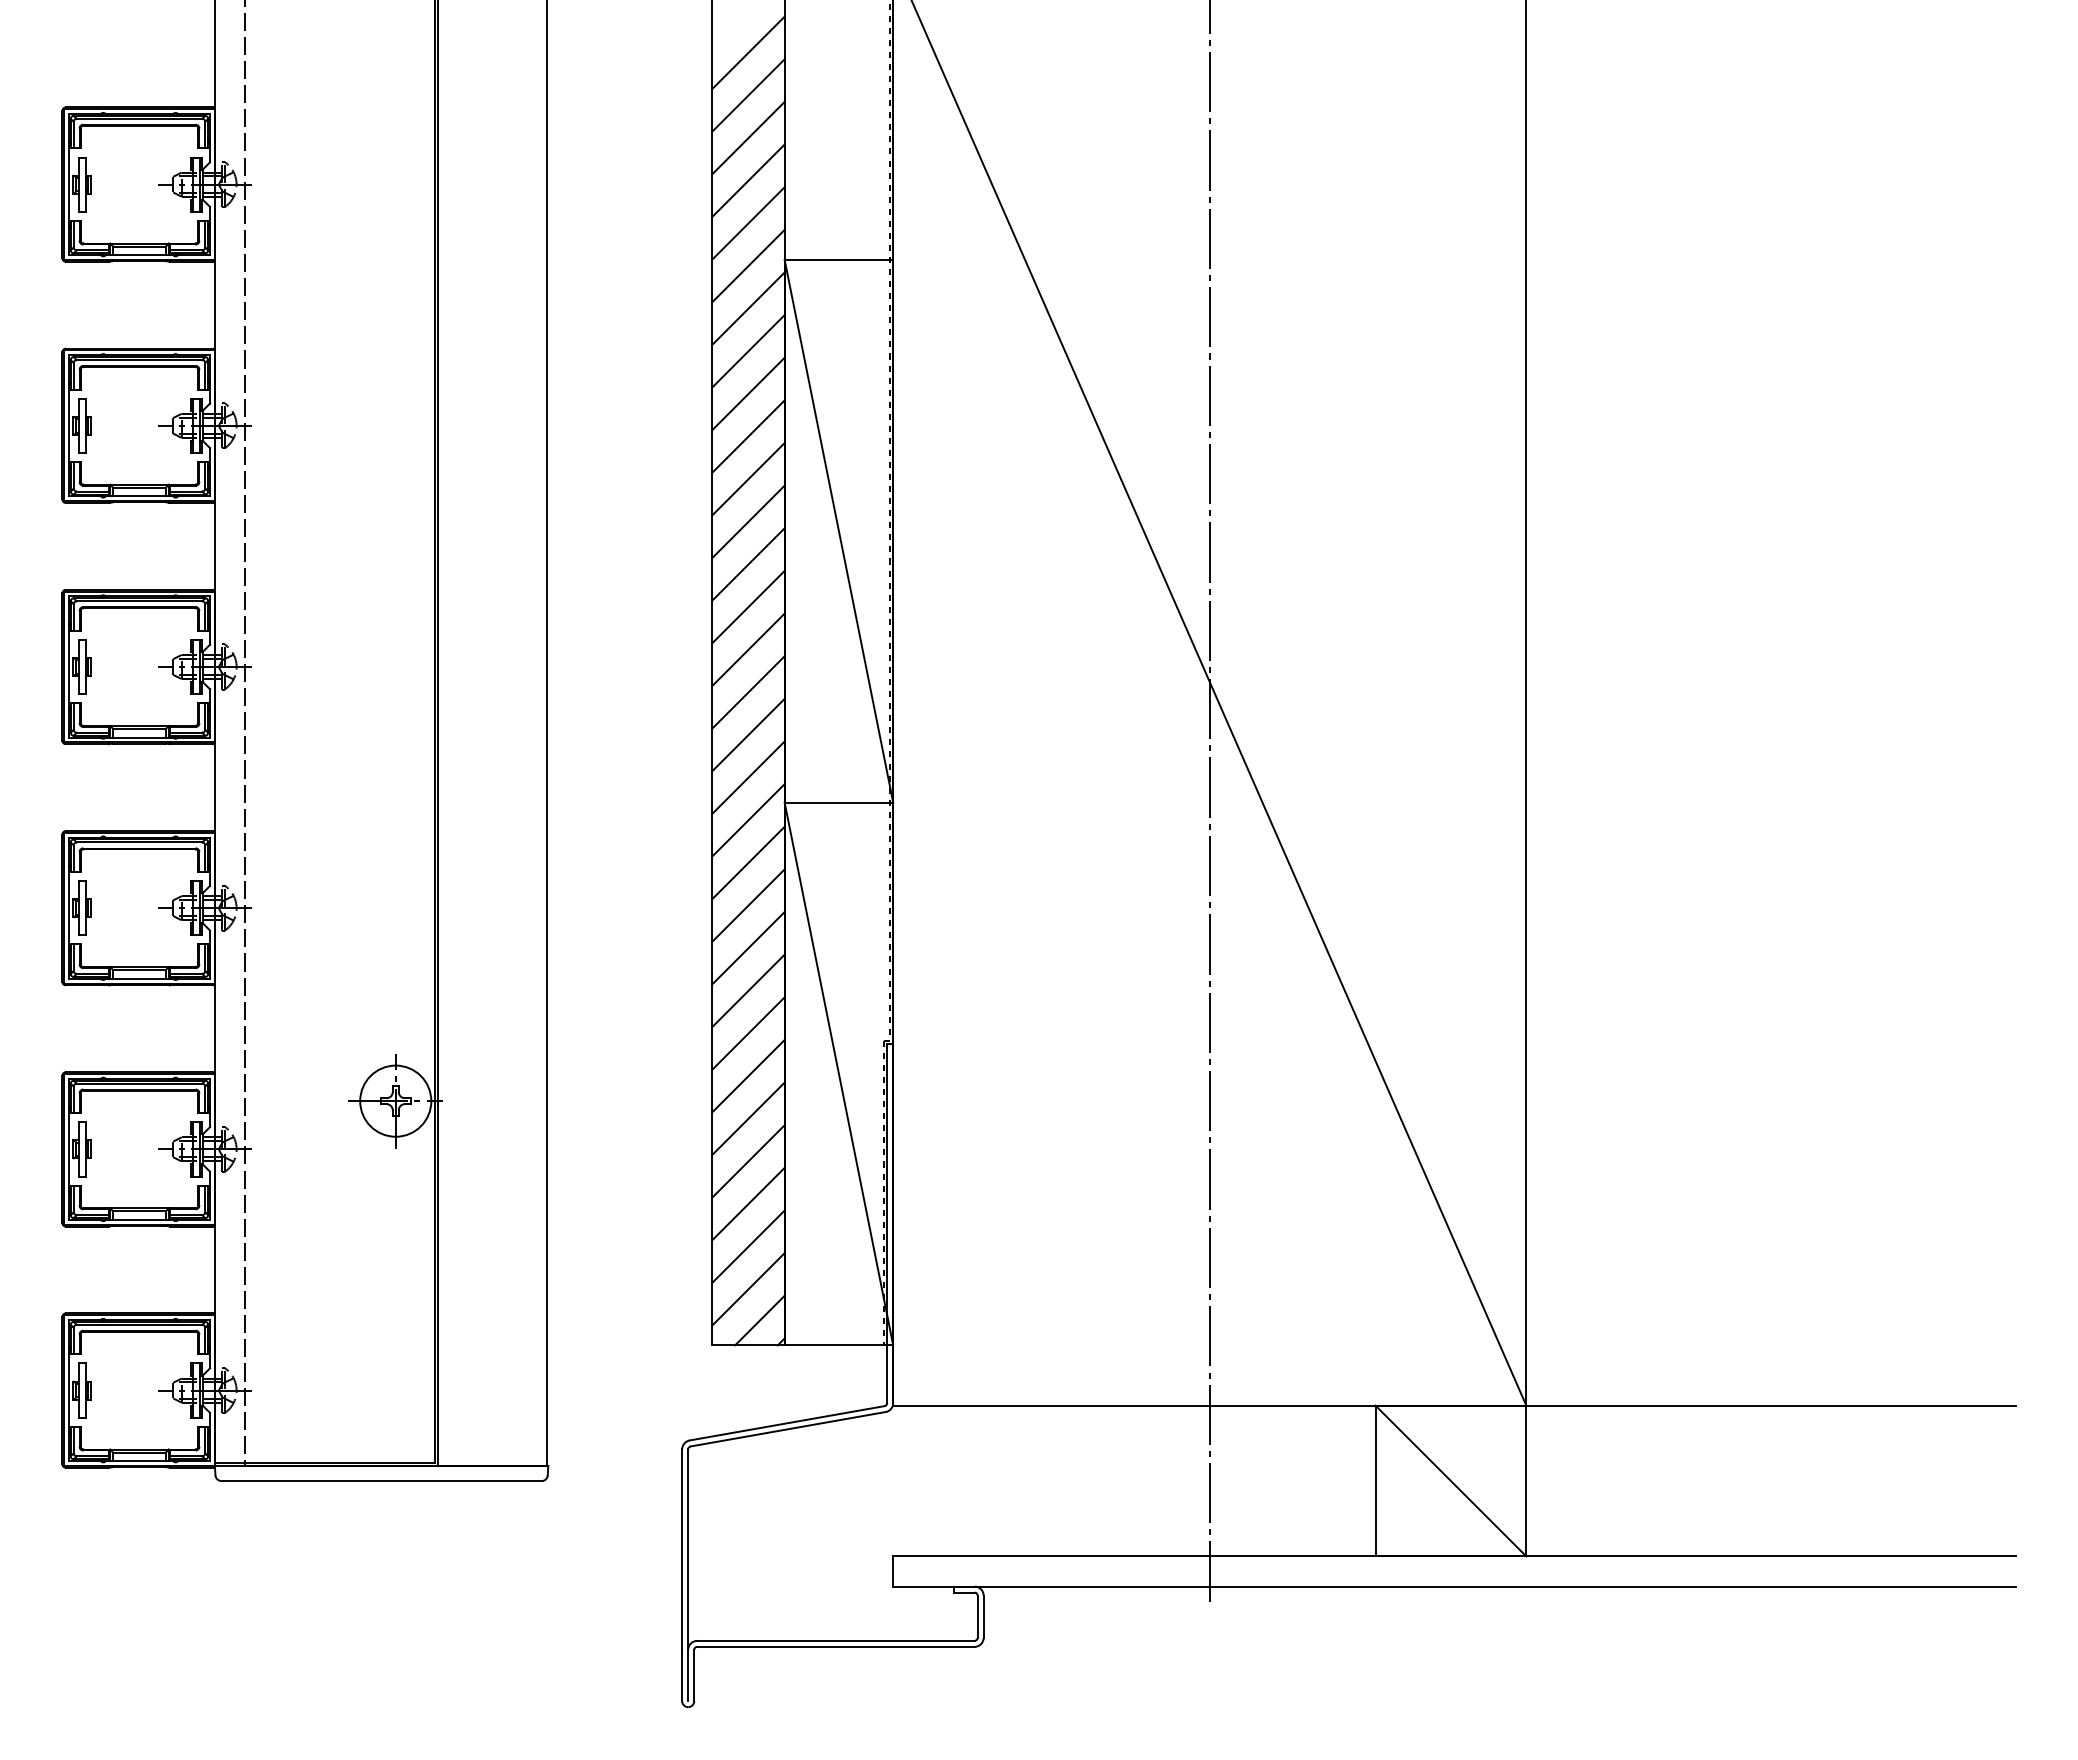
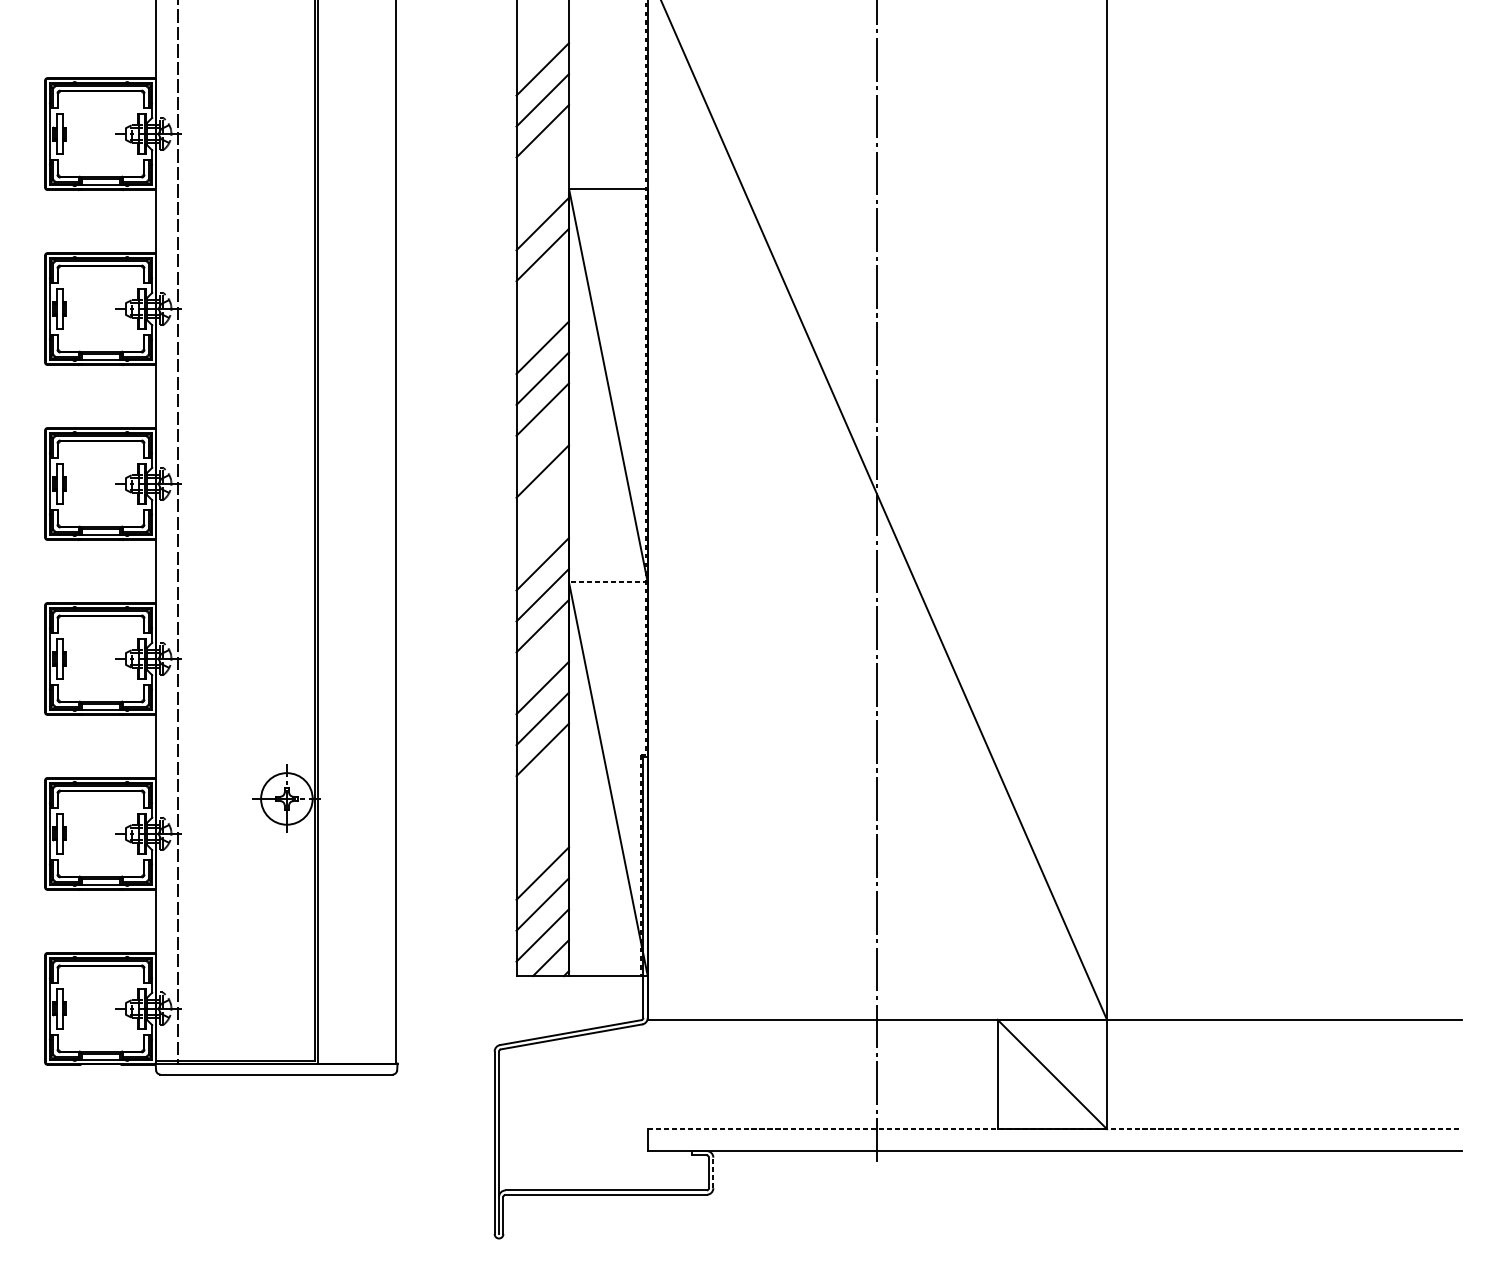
line: (748, 52) -> (542, 38), removed
line: (748, 223) -> (542, 162), removed
line: (748, 265) -> (542, 192), removed
line: (748, 393) -> (542, 285), removed
line: (748, 436) -> (542, 316), removed
line: (748, 606) -> (542, 440), removed
line: (748, 692) -> (542, 502), removed
line: (748, 734) -> (542, 532), removed
line: (838, 802) -> (608, 582), solid -> dashed
line: (748, 905) -> (542, 656), removed
line: (748, 1075) -> (542, 780), removed
line: (748, 1118) -> (542, 811), removed
line: (748, 1161) -> (542, 842), removed
line: (1454, 1556) -> (1054, 1129), solid -> dashed
line: (983, 1616) -> (713, 1172), solid -> dashed

